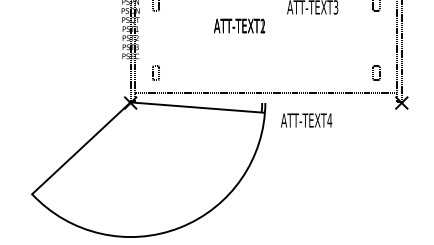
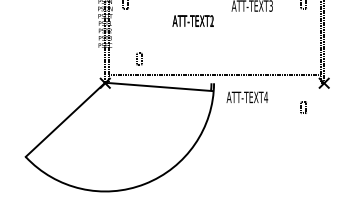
part: (155, 72) -> (139, 58), moved
part: (376, 72) -> (303, 107), moved

